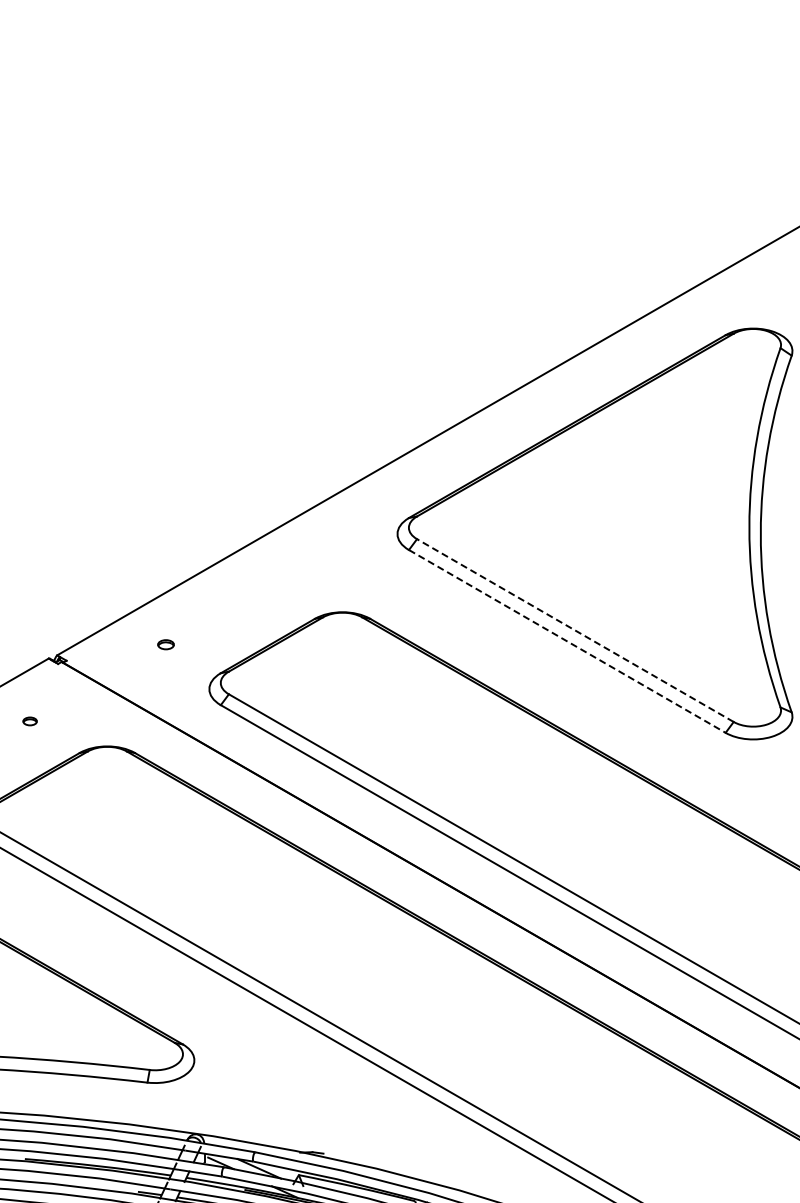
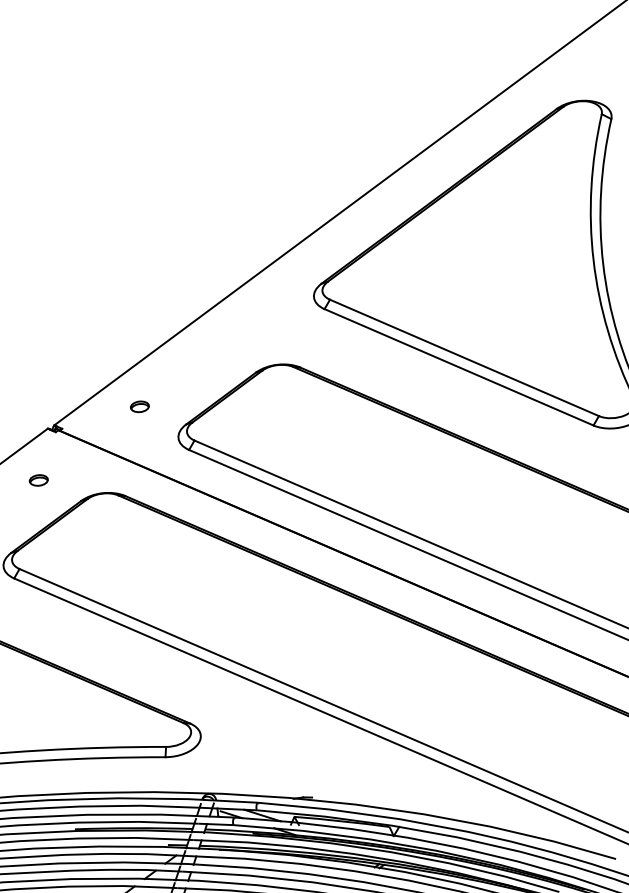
line: (575, 630) -> (464, 357), dashed -> solid
line: (567, 641) -> (459, 367), dashed -> solid
part: (165, 644) -> (139, 406), size x1.43
part: (29, 721) -> (38, 480), size x1.67

